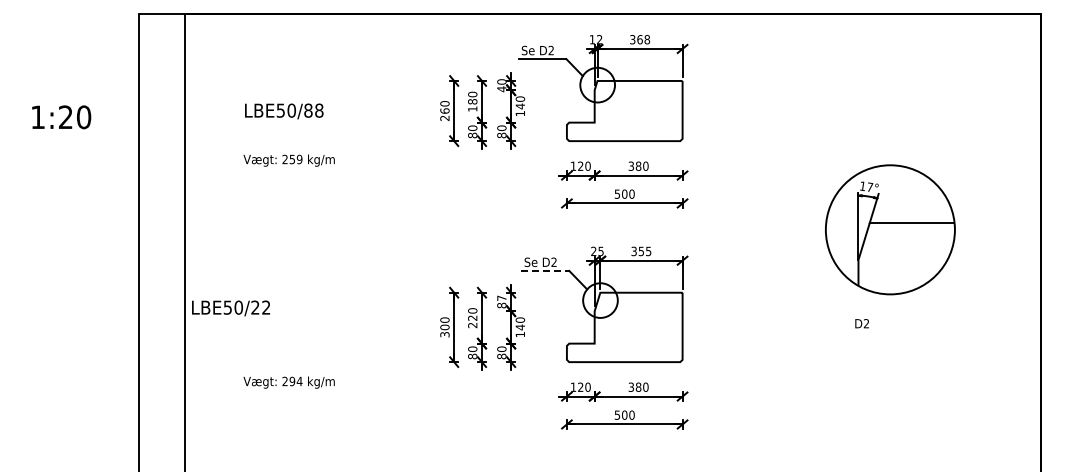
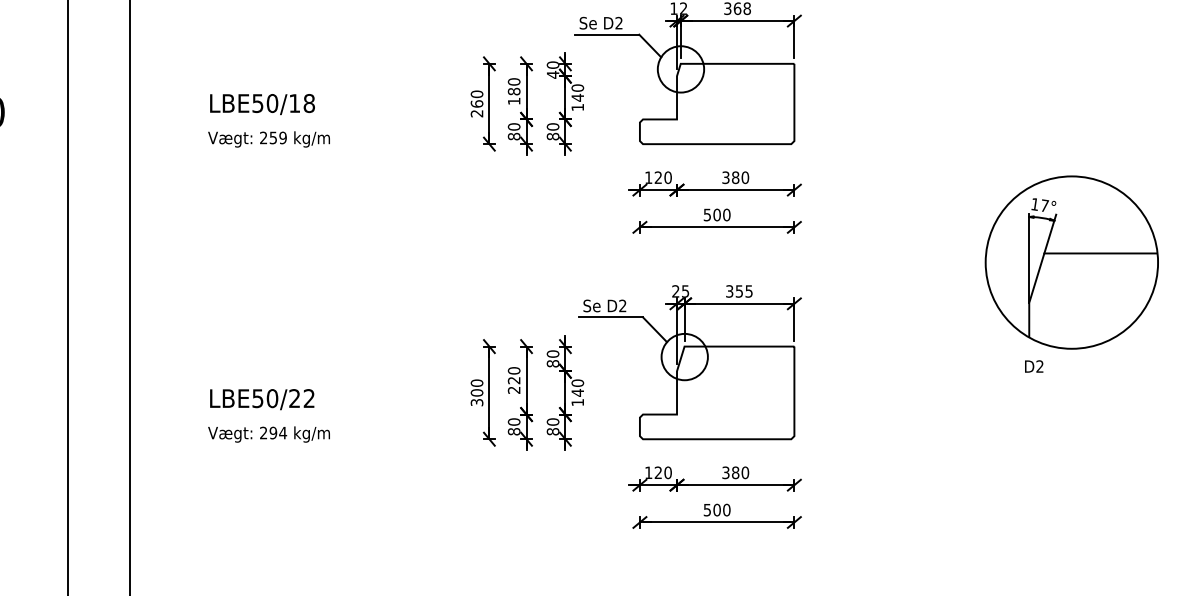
text: (308, 110) -> (294, 103), LBE50/88 -> LBE50/18
text: (288, 160) -> (268, 139), moved
line: (545, 270) -> (611, 316), dashed -> solid
text: (501, 298) -> (552, 354), 87 -> 80
text: (230, 308) -> (261, 399), moved
text: (861, 323) -> (1033, 366), moved
text: (288, 382) -> (268, 434), moved

